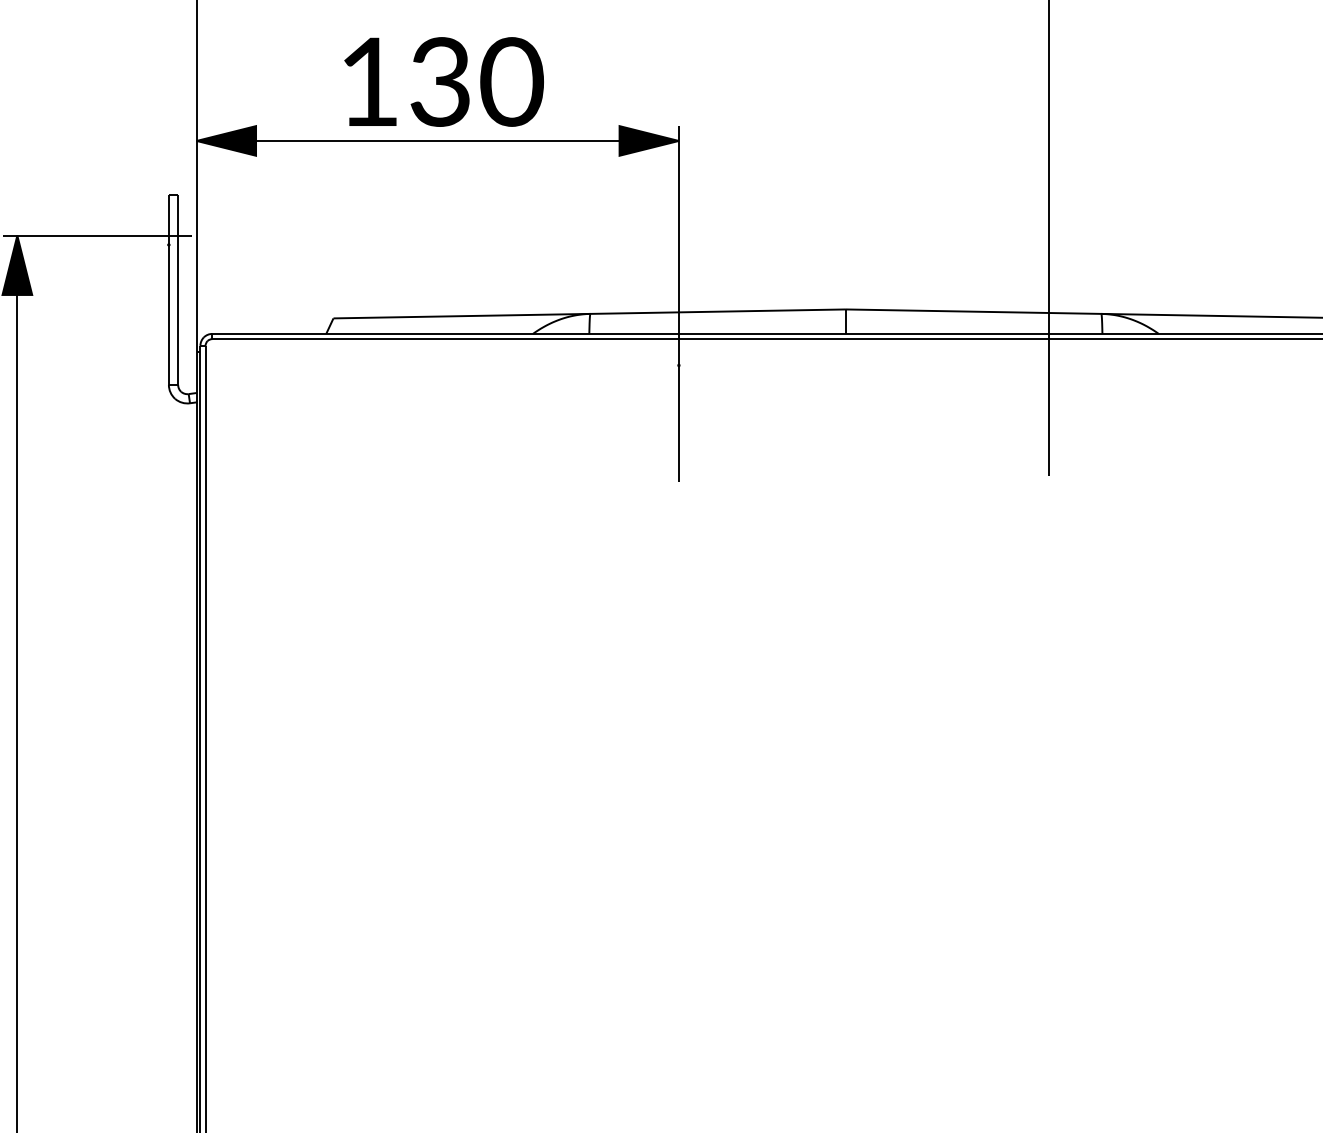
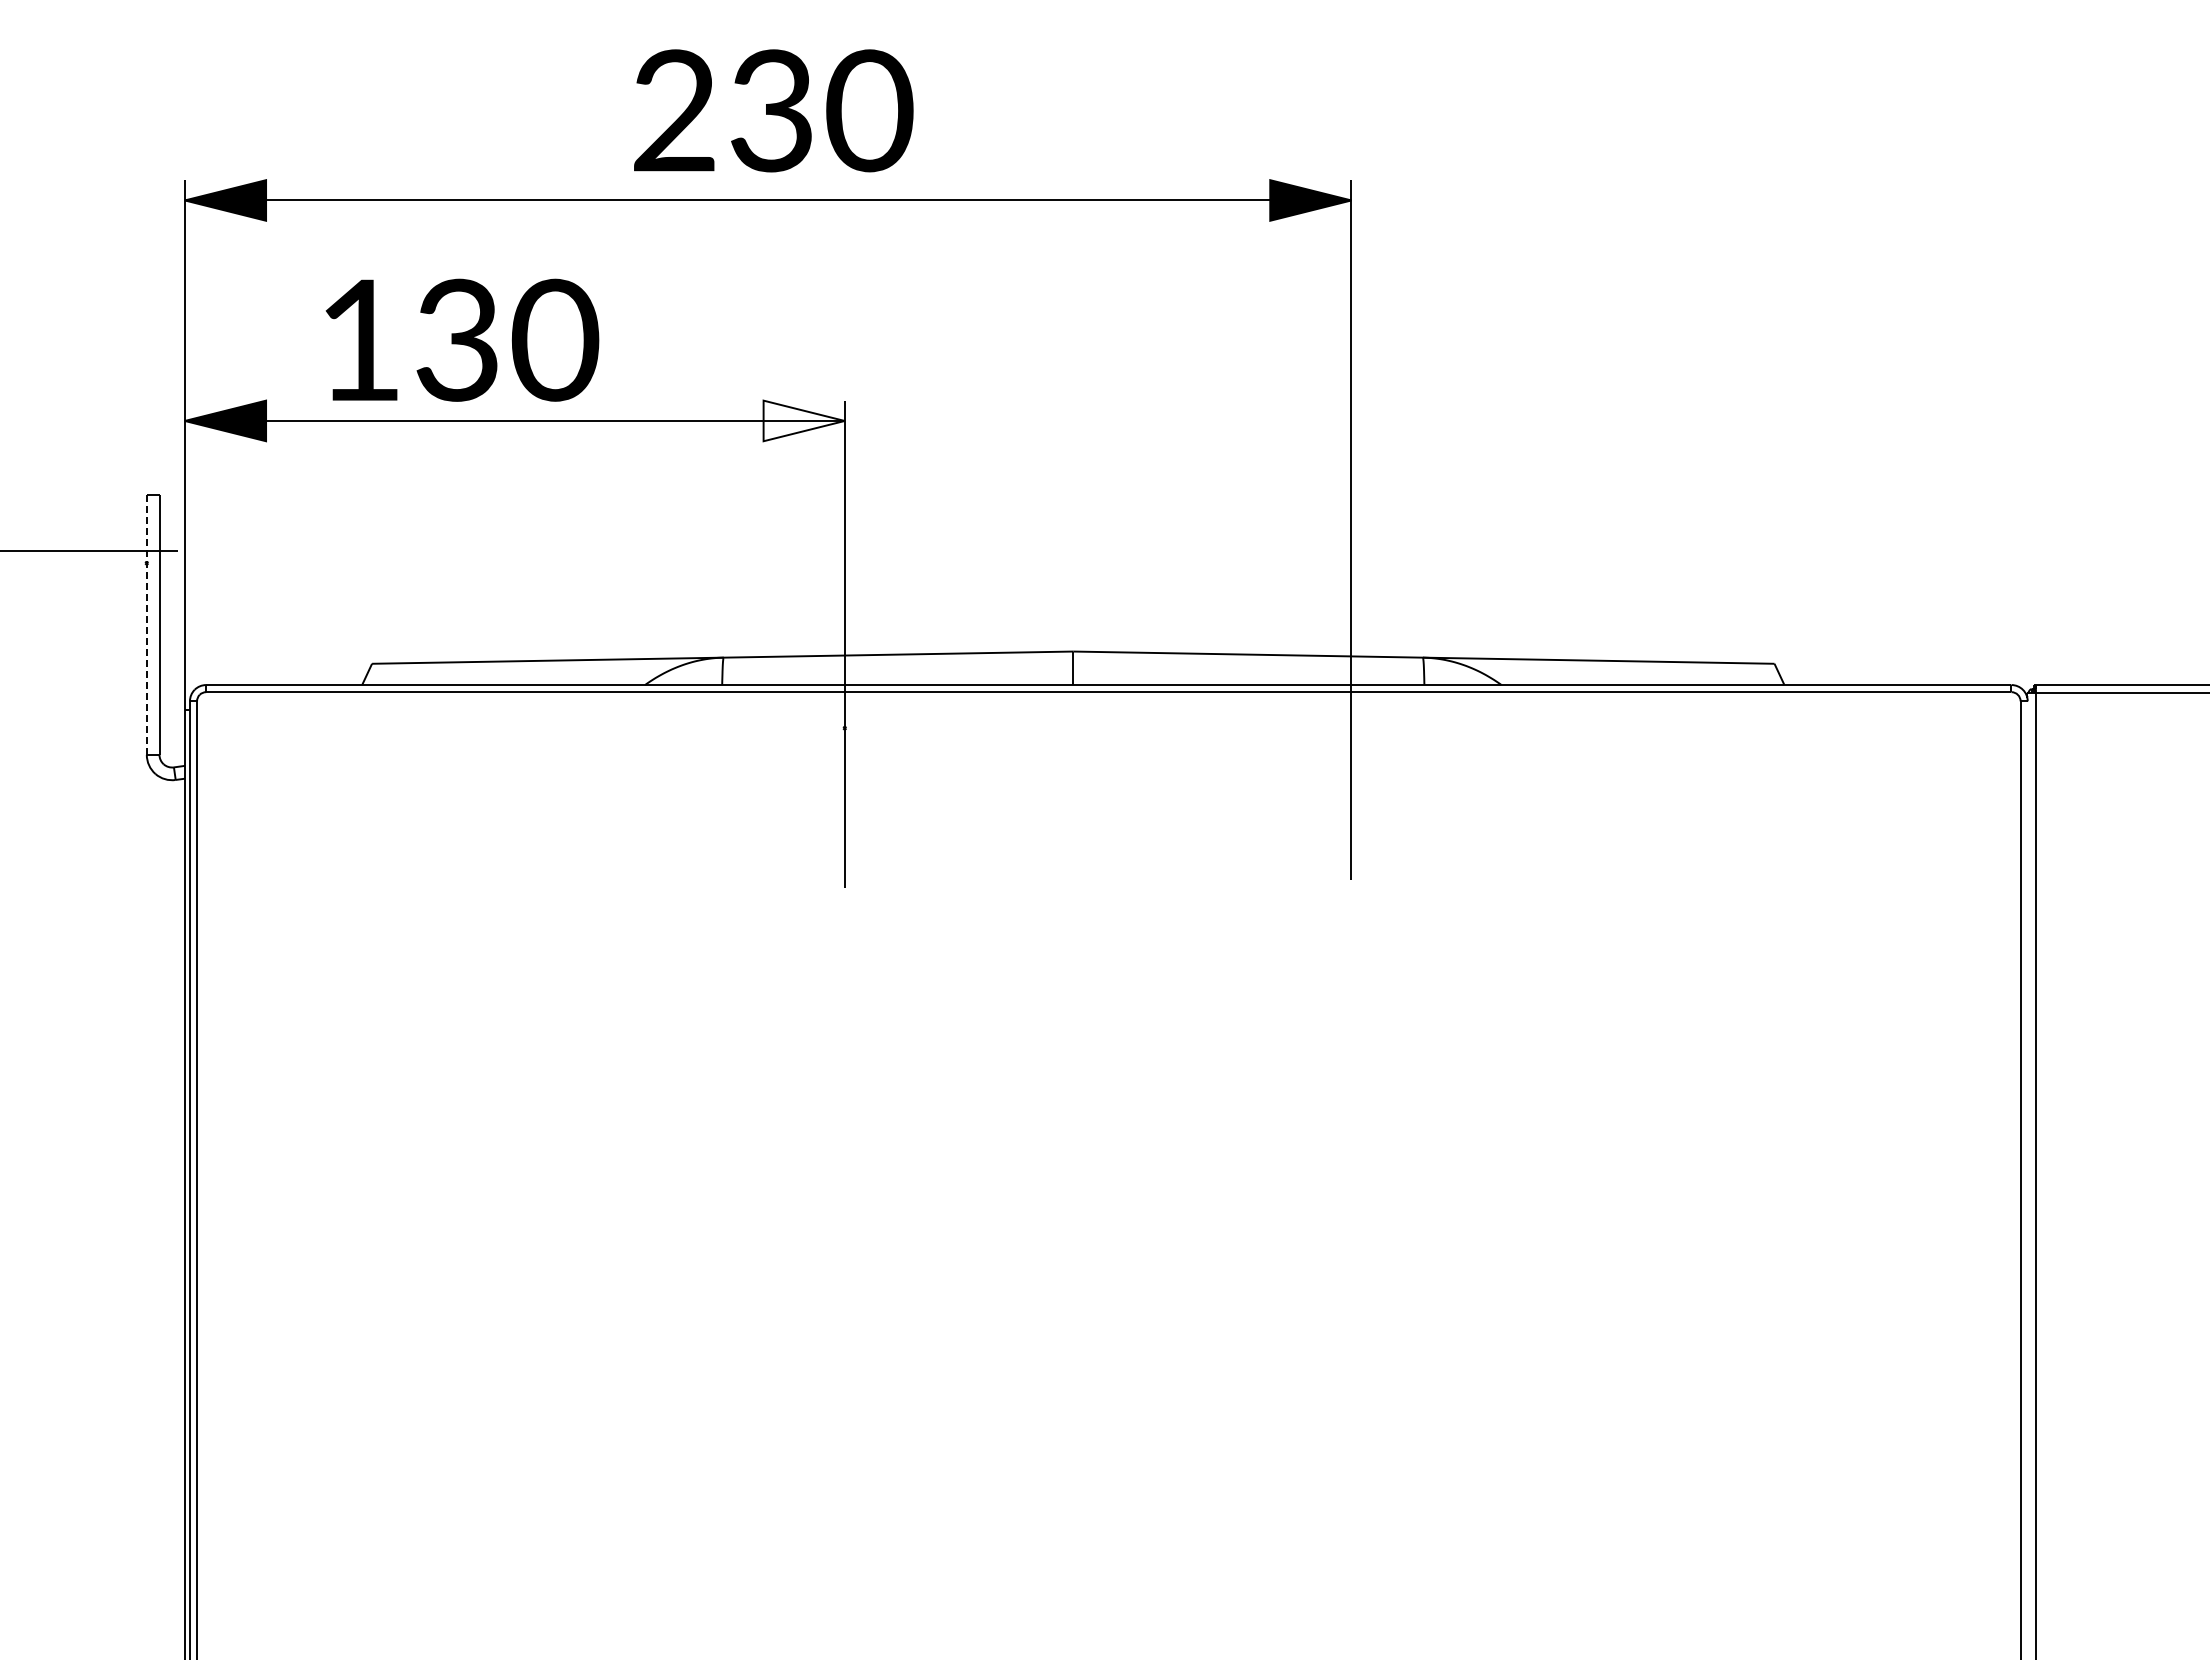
text: (444, 81) -> (462, 339), moved
fill: (648, 140) -> (803, 420), removed
line: (168, 290) -> (146, 625), solid -> dashed

